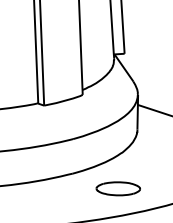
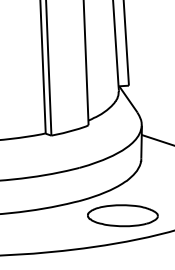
part: (117, 188) -> (122, 215), size x1.67

